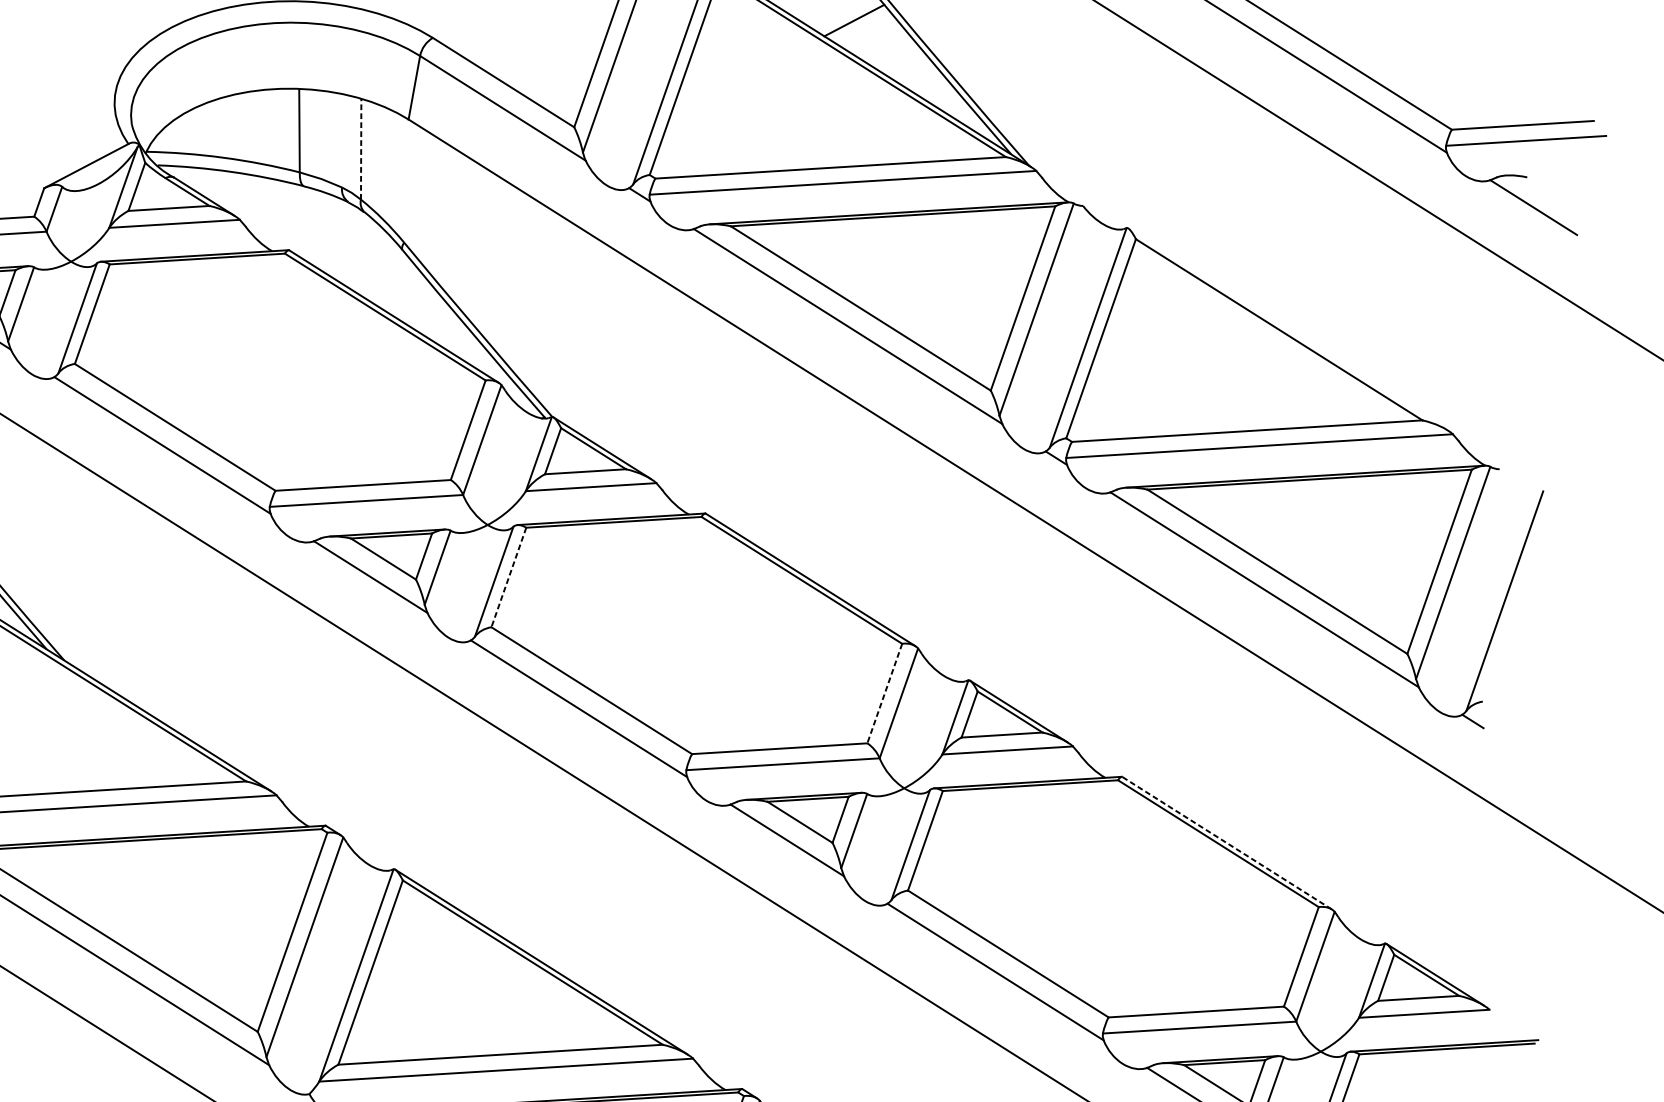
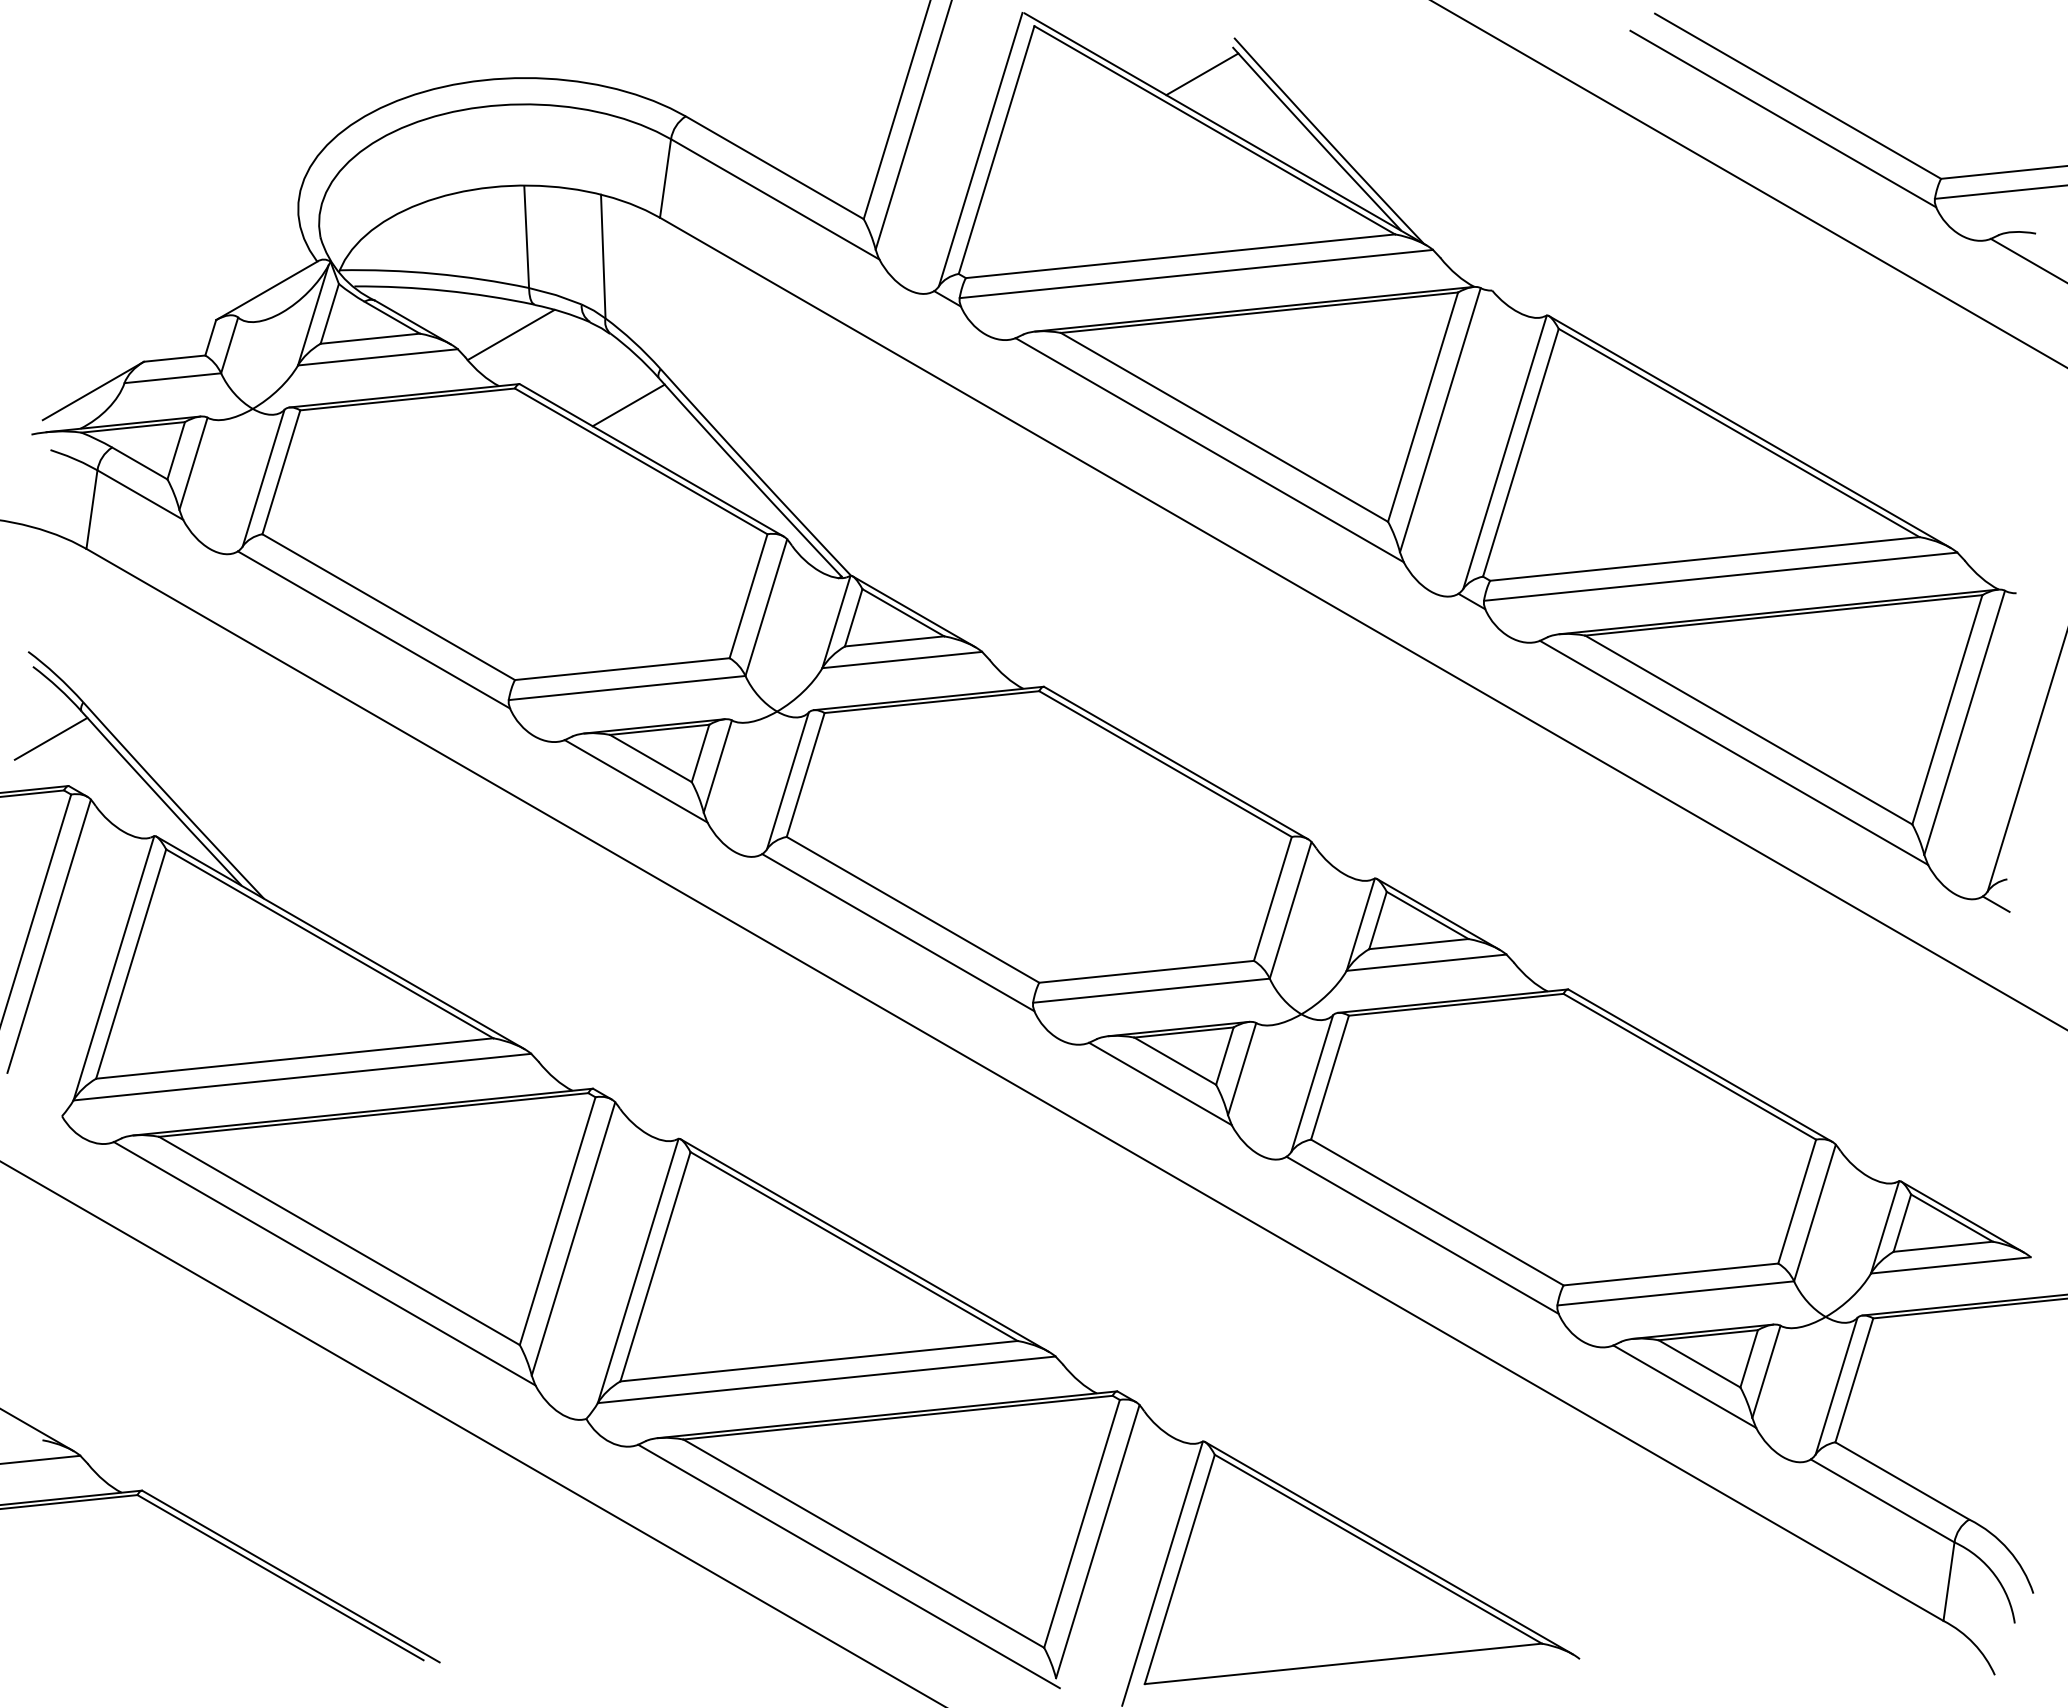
line: (361, 149) -> (603, 256), dashed -> solid
line: (283, 209) -> (510, 334), added
line: (376, 271) -> (628, 405), added
line: (1287, 328) -> (1749, 431), added
line: (508, 577) -> (805, 775), dashed -> solid
line: (884, 693) -> (1272, 898), dashed -> solid
line: (1227, 843) -> (1700, 1065), dashed -> solid

